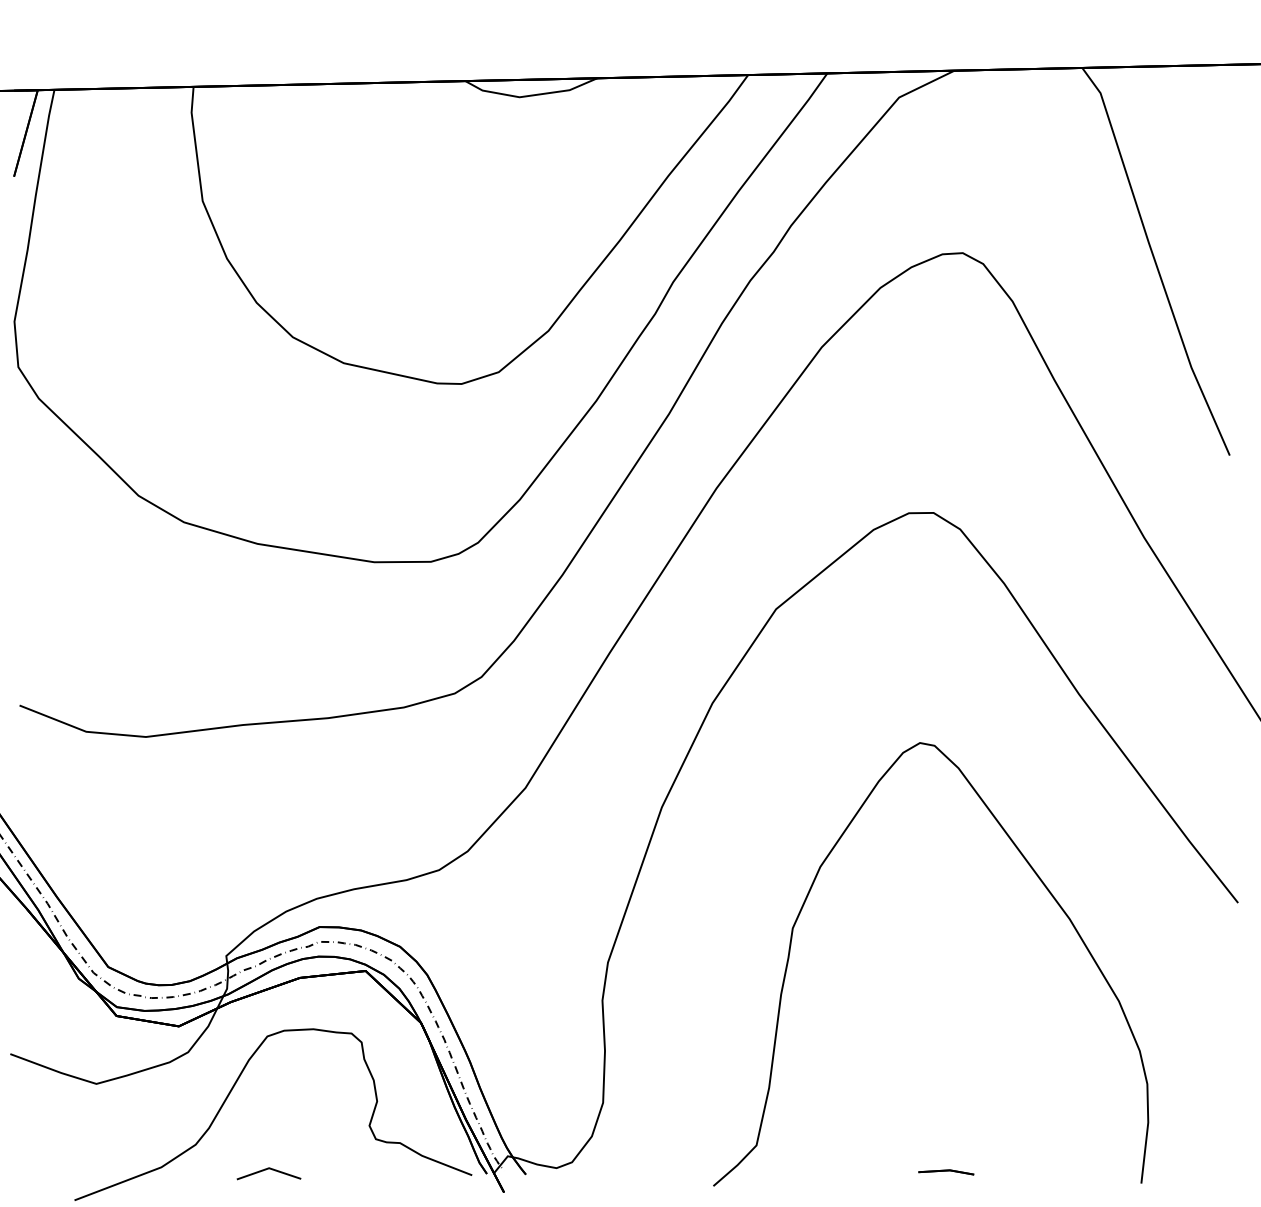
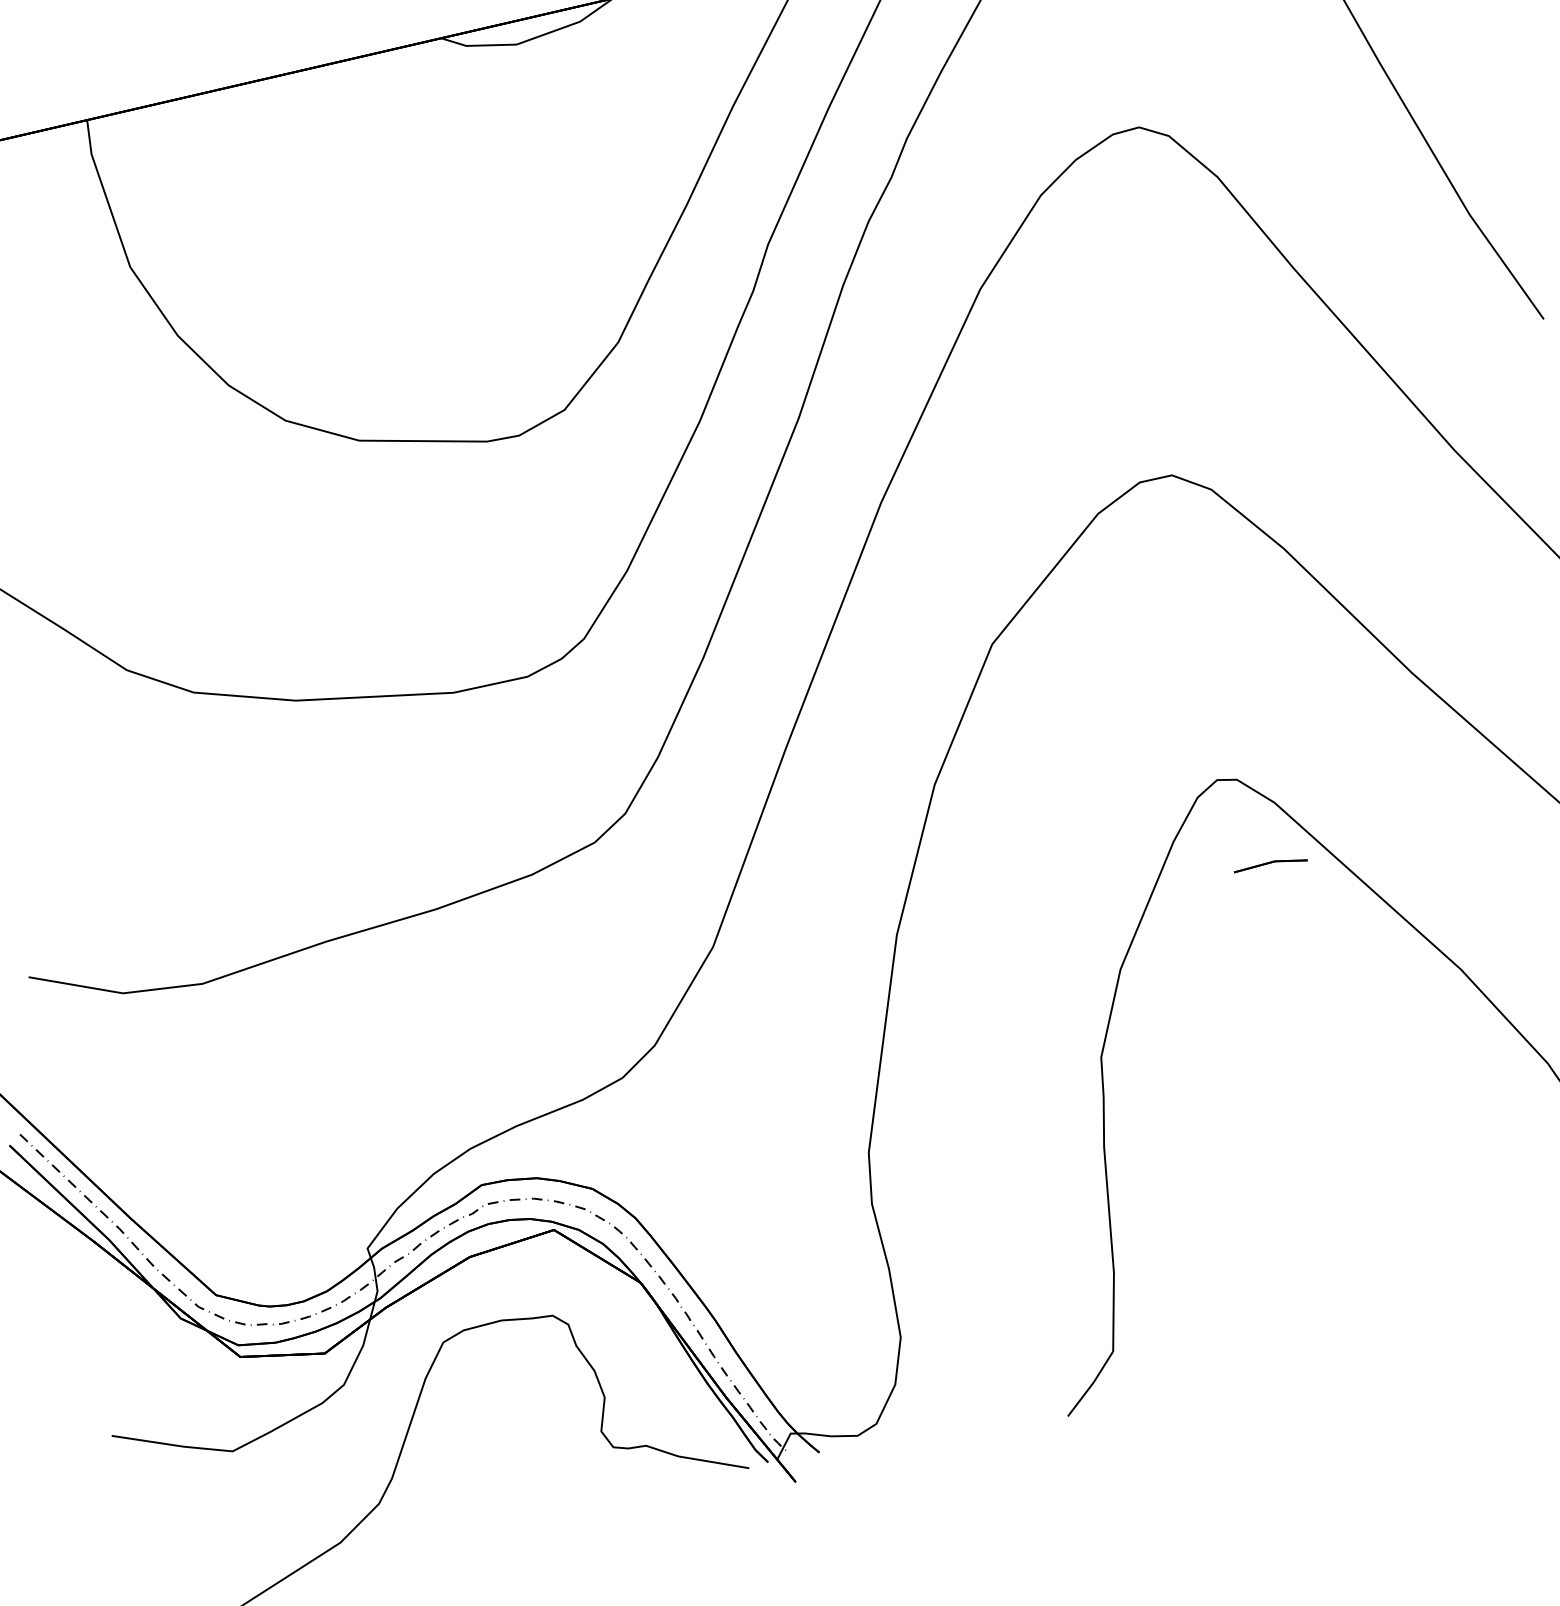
line: (266, 1170) -> (478, 1518), removed
part: (946, 1172) -> (1271, 865), moved

